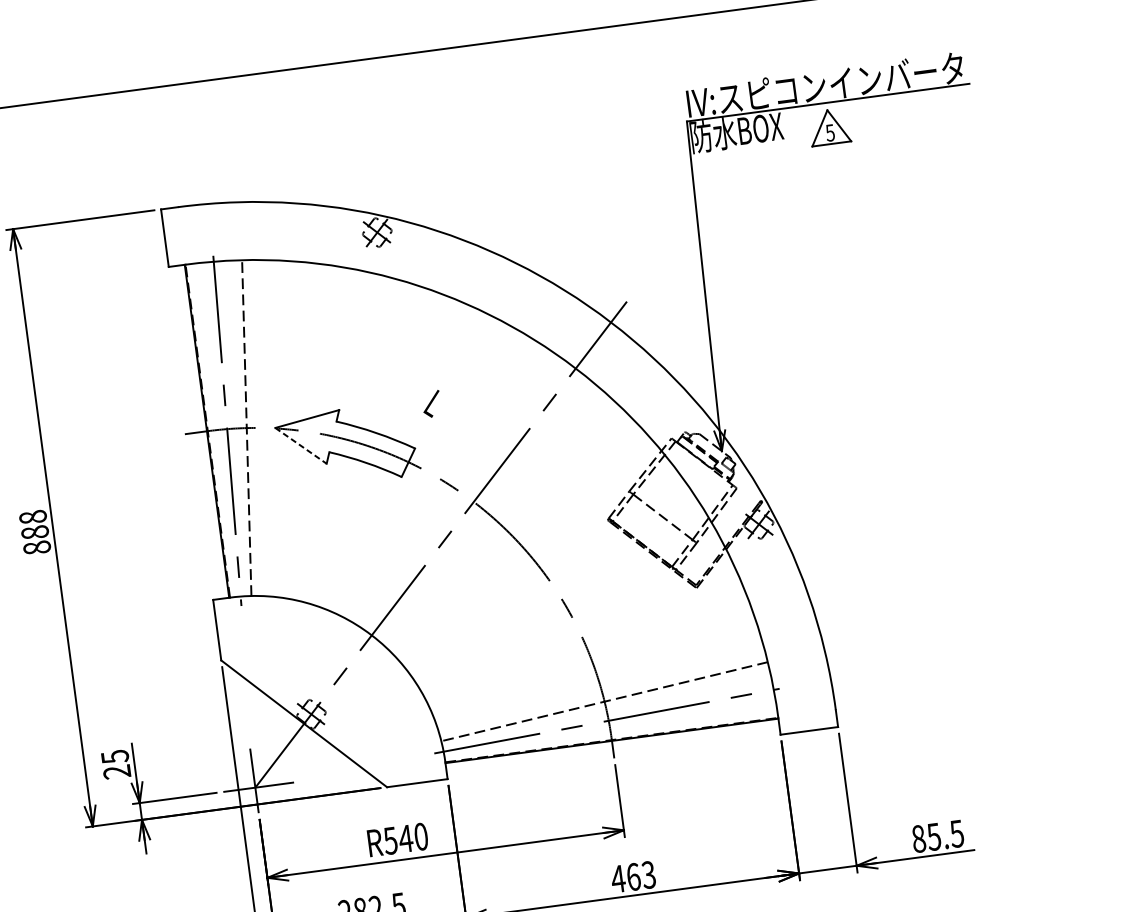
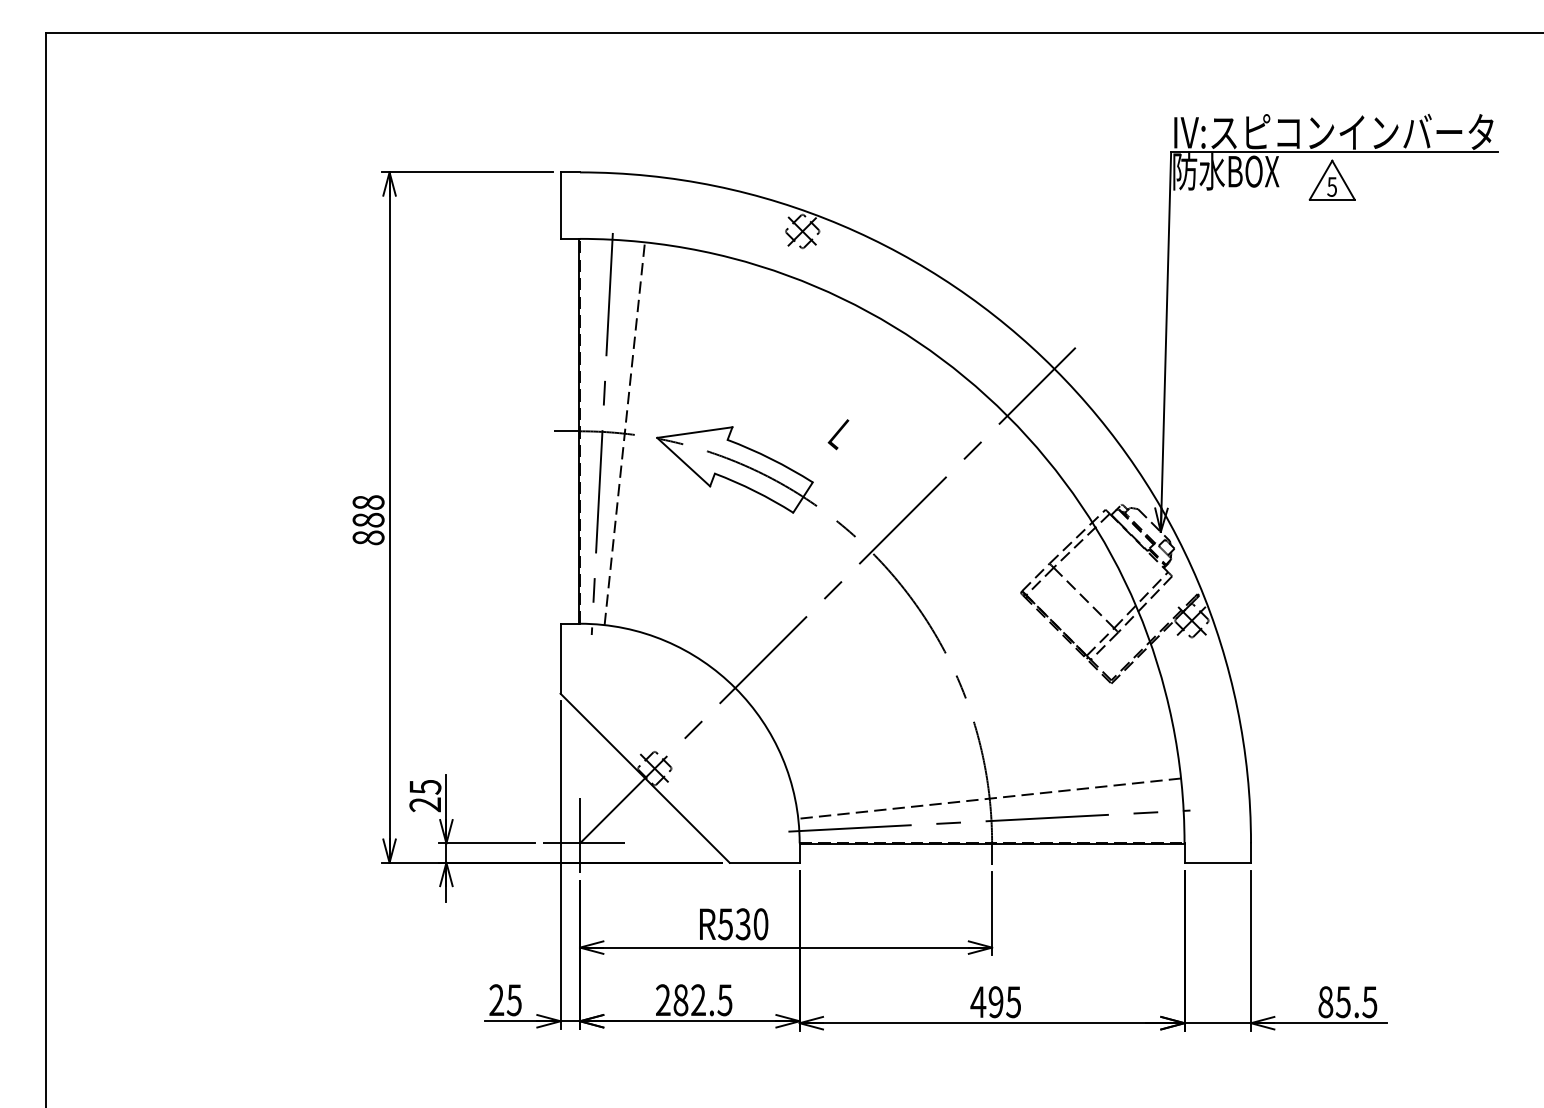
line: (300, 446) -> (683, 462), dashed -> solid
text: (406, 838) -> (743, 924), R540 -> R530
text: (640, 876) -> (1004, 1002), 463 -> 495

